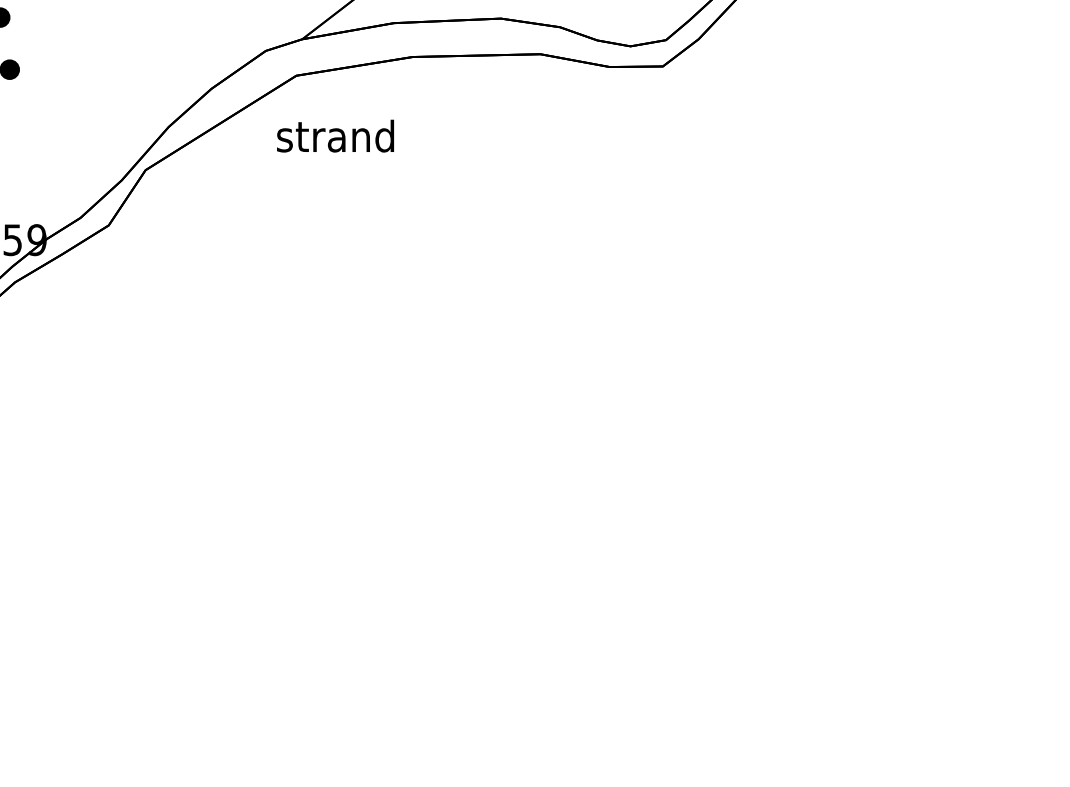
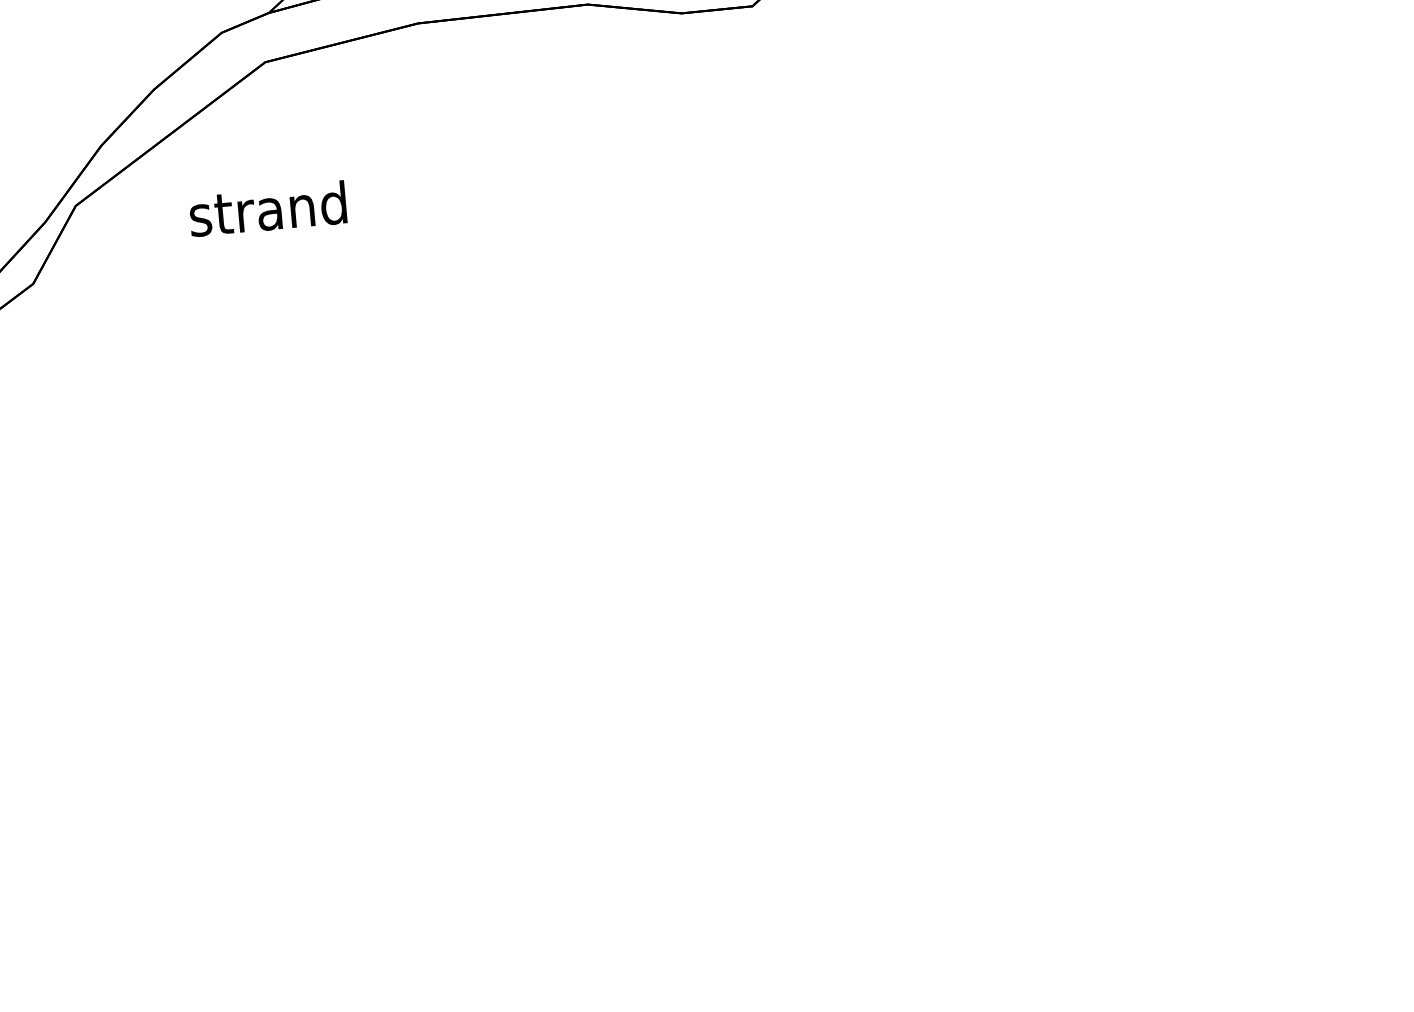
text: (335, 135) -> (267, 208), moved

